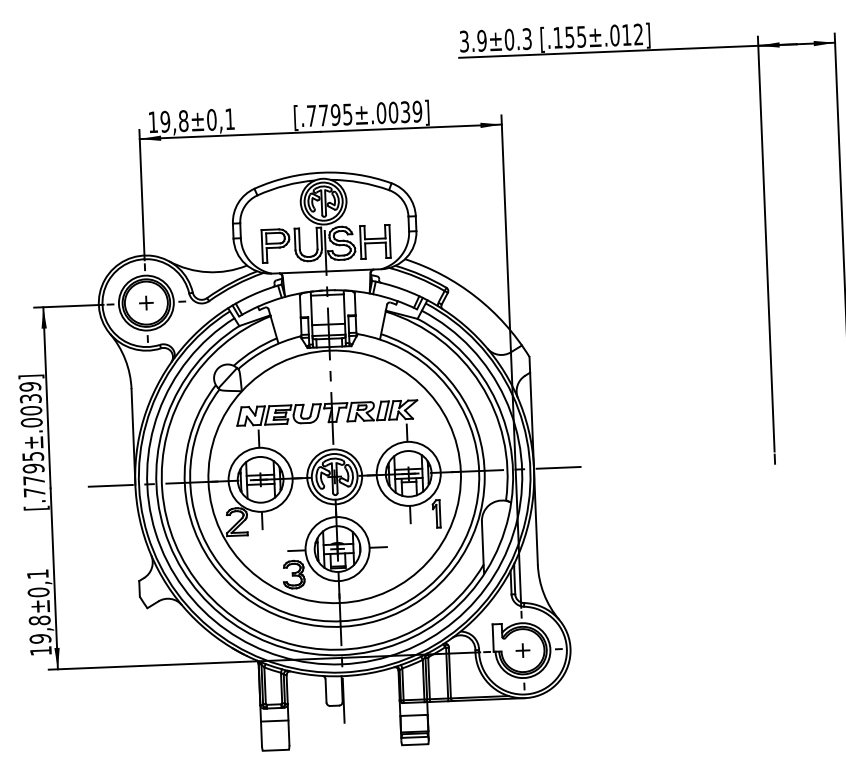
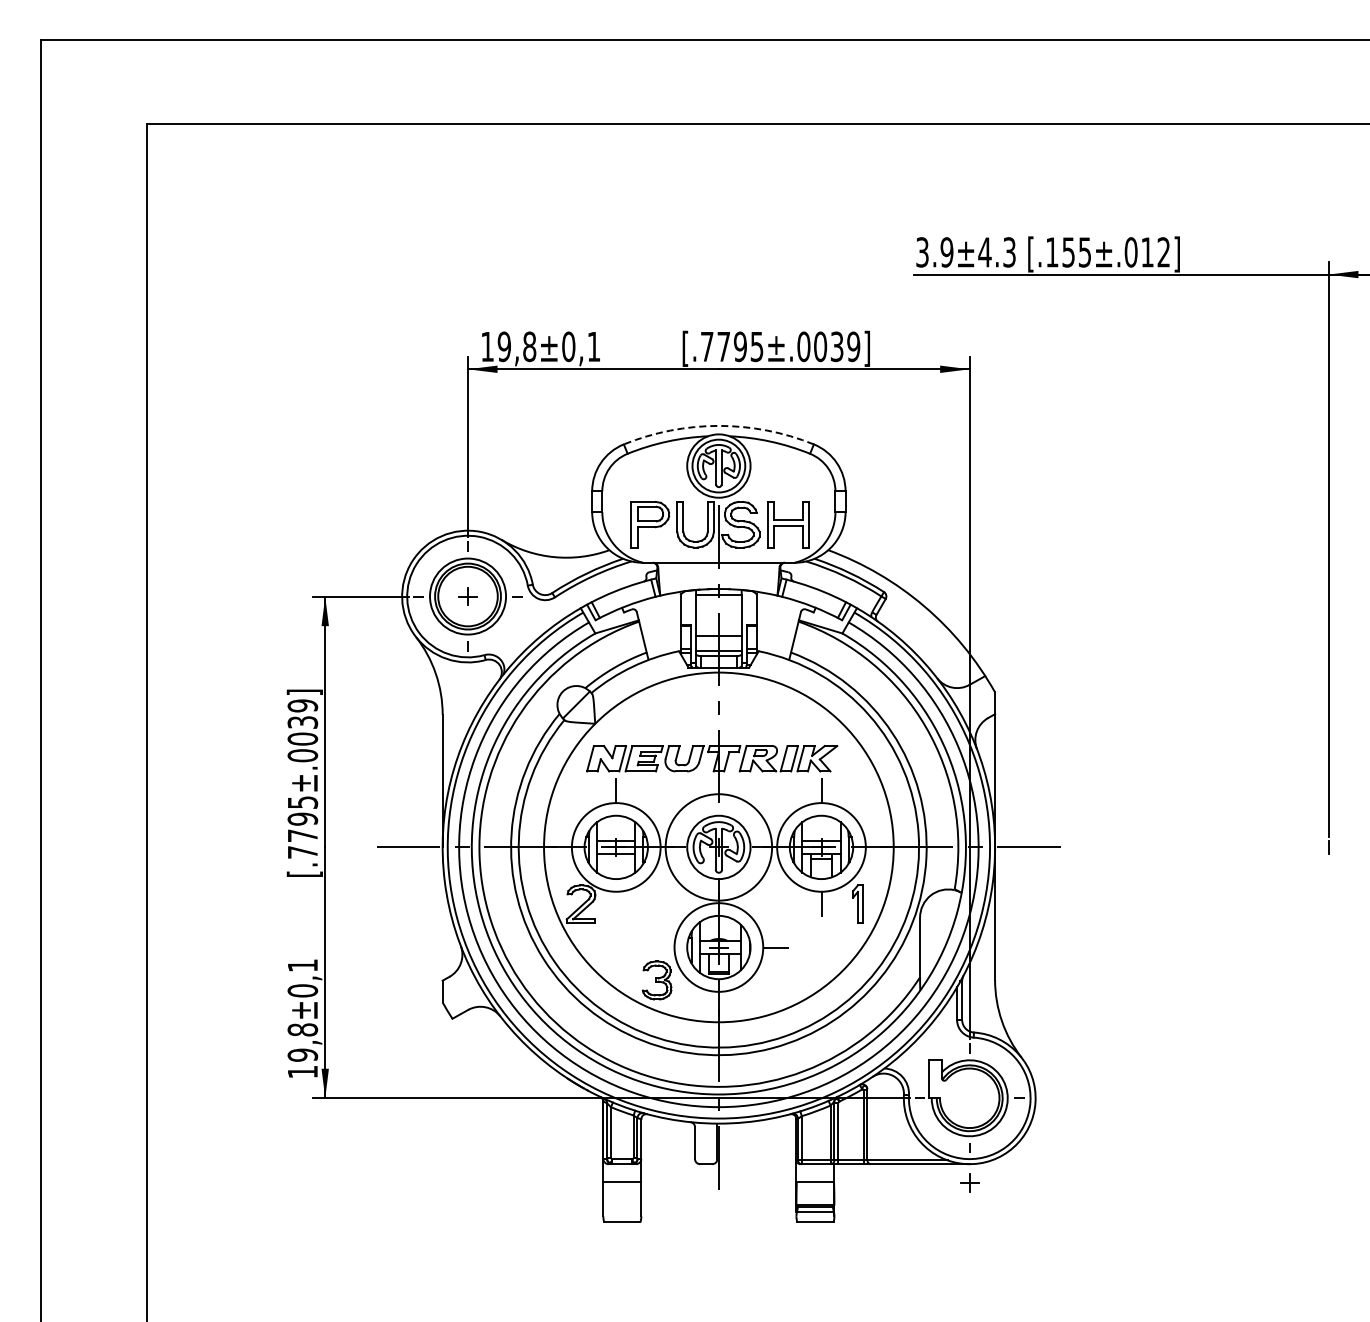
text: (509, 39) -> (984, 252), 3.9±0.3 -> 3.9±4.3
arc: (322, 172) -> (718, 425), solid -> dashed
circle: (334, 476) -> (718, 847), size x1.4
line: (262, 521) -> (616, 904), removed
line: (296, 550) -> (661, 947), removed
part: (522, 650) -> (969, 1182), moved

